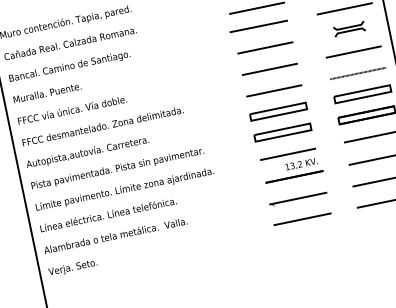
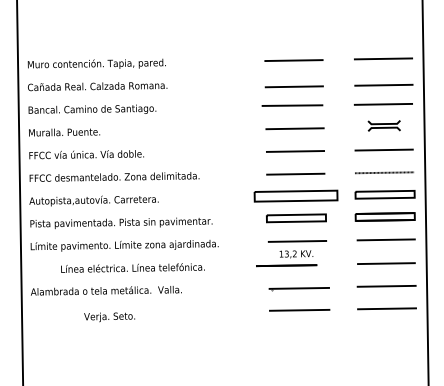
part: (278, 112) -> (295, 196), size x1.4
part: (293, 170) -> (286, 258), moved
text: (107, 214) -> (132, 267), moved
text: (72, 268) -> (109, 317), moved

